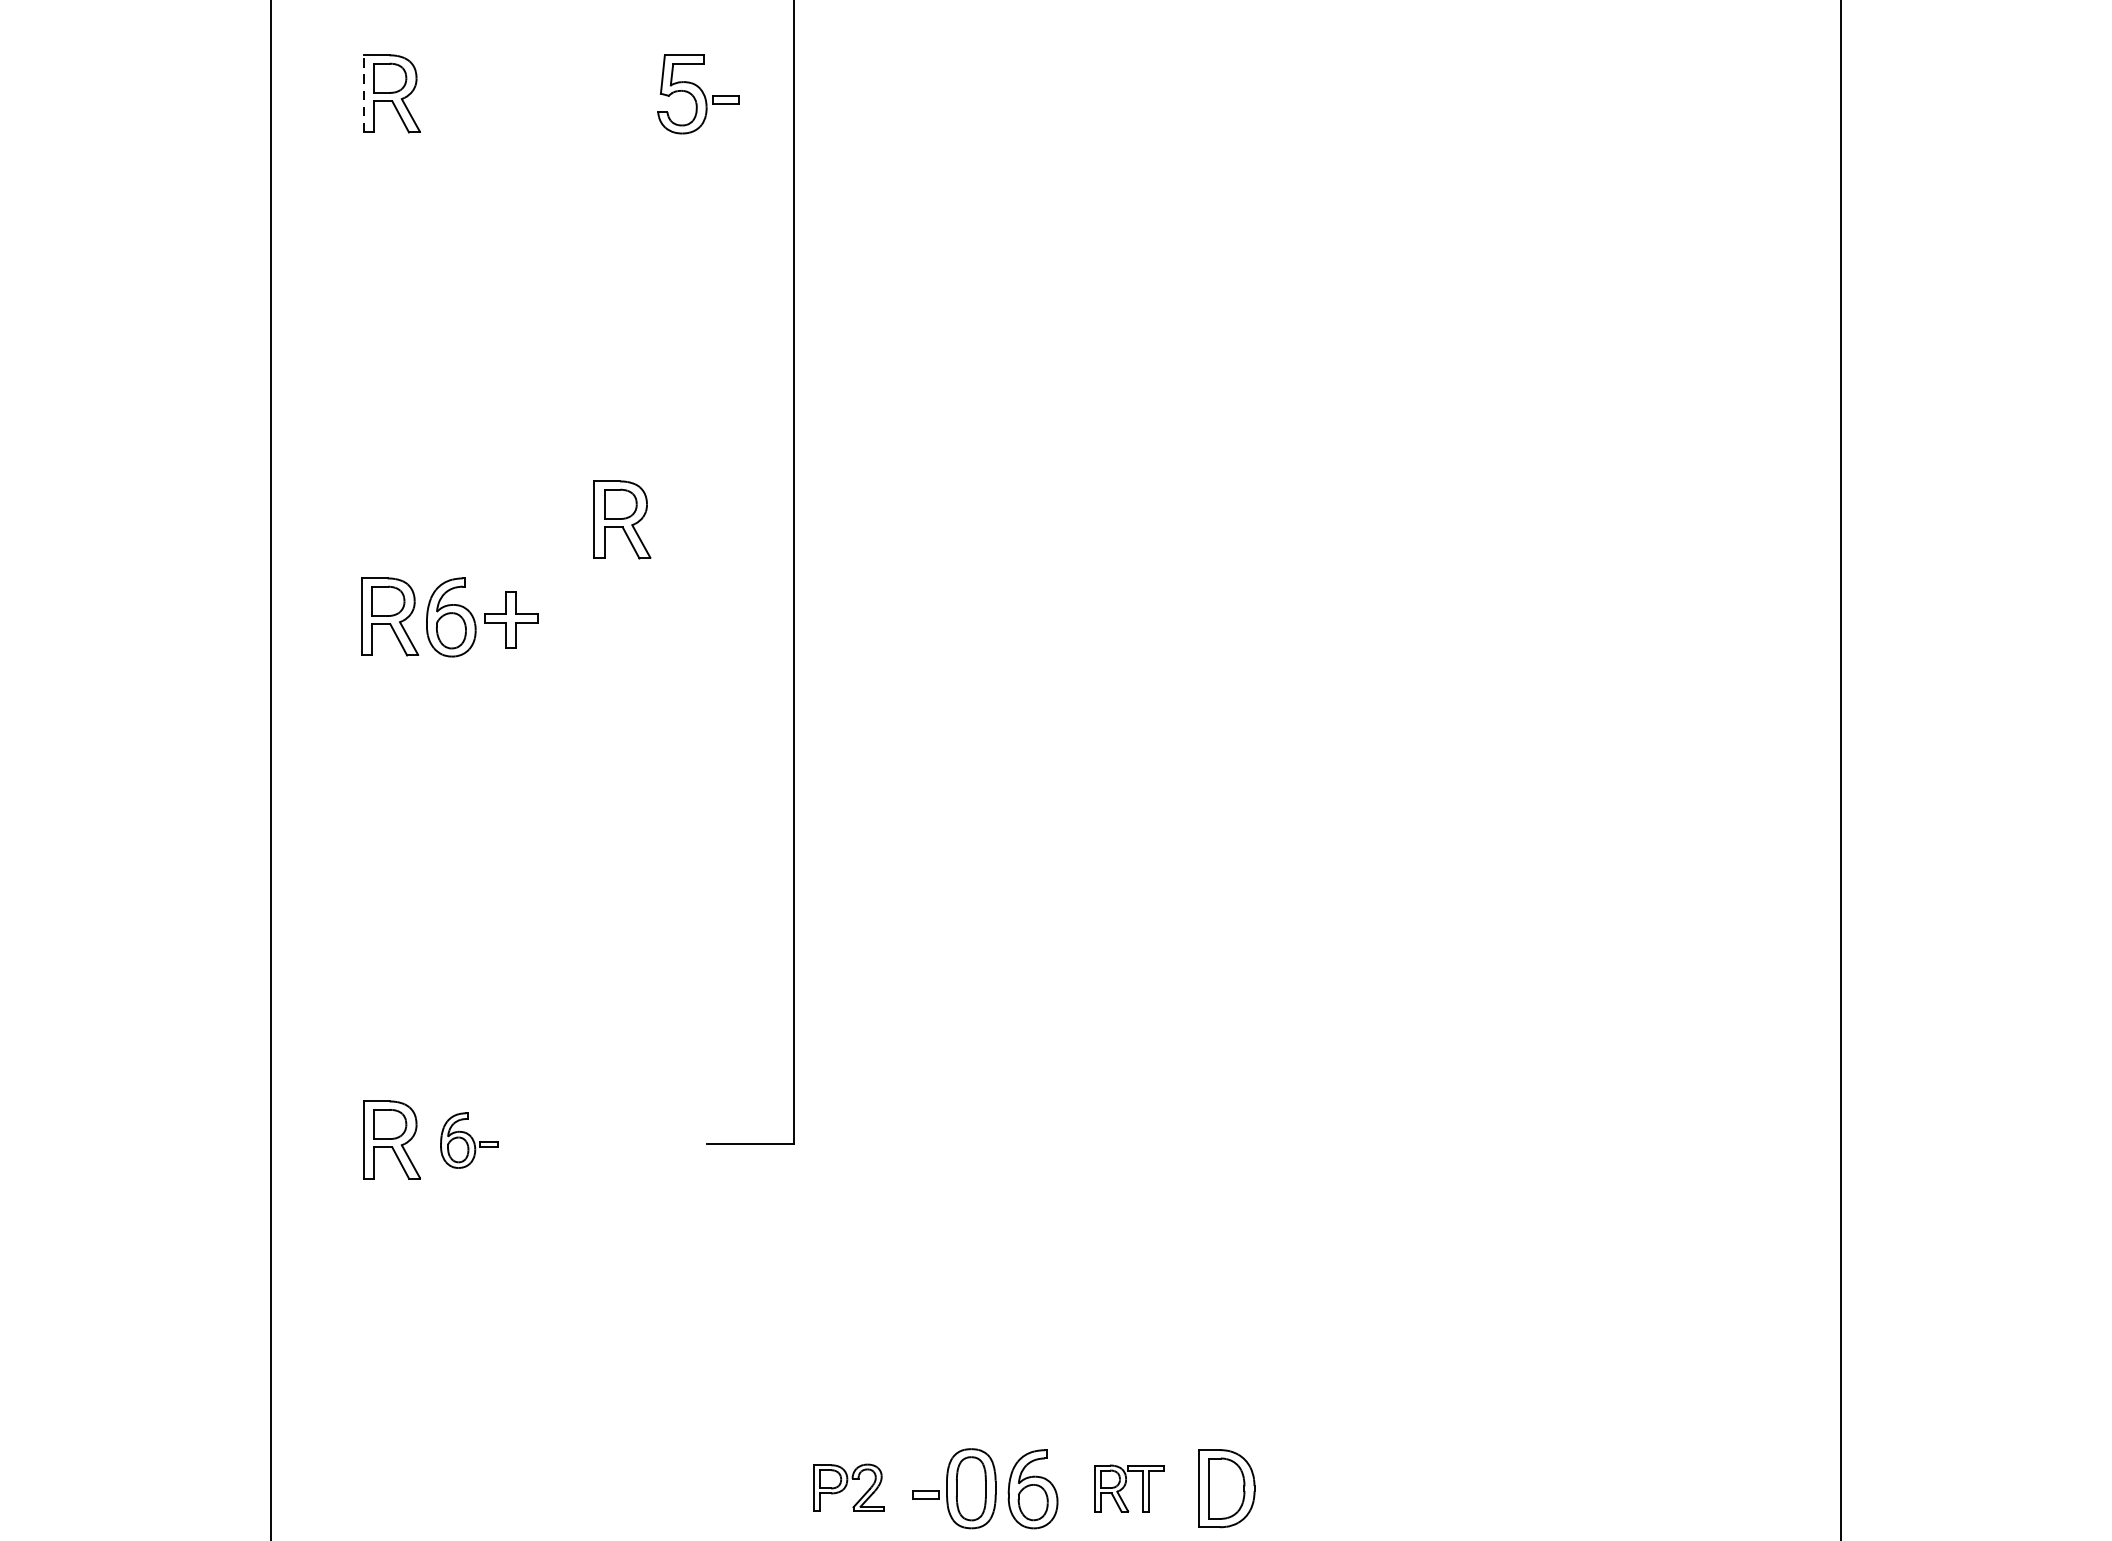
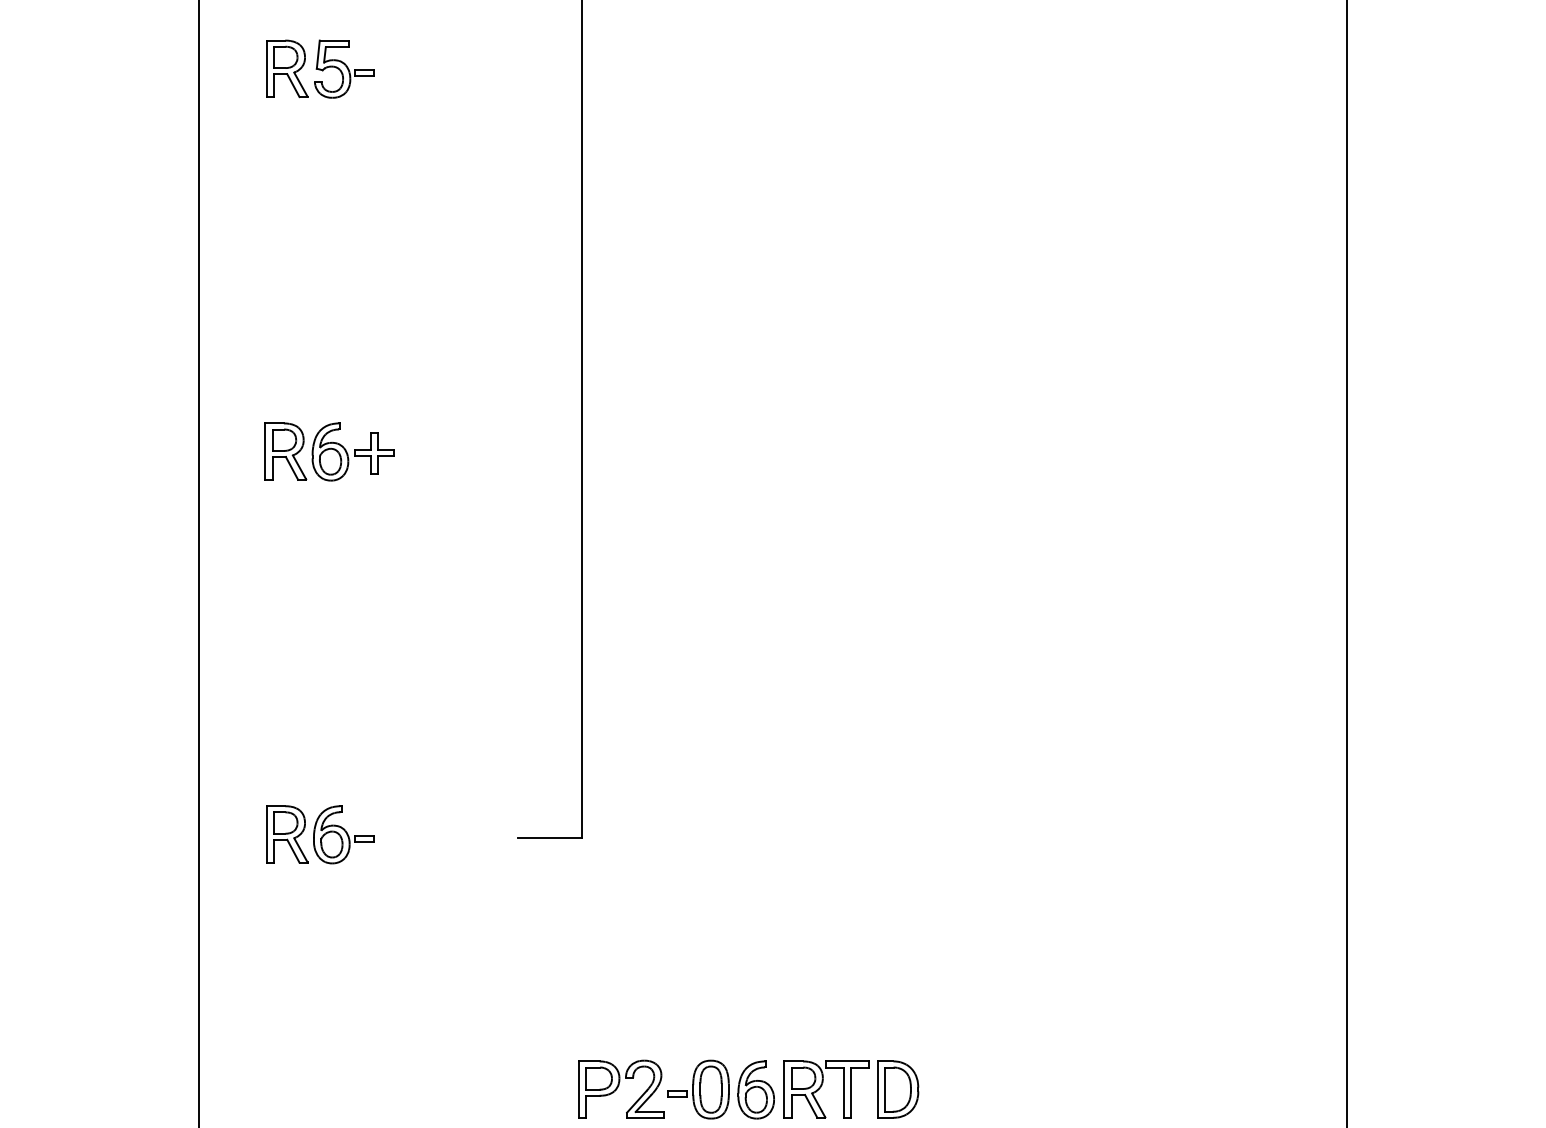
line: (363, 93) -> (266, 68), dashed -> solid
part: (698, 93) -> (344, 68), moved
part: (622, 519) -> (455, 380), removed
part: (469, 1140) -> (343, 834), size x1.43
part: (848, 1487) -> (621, 1088), size x1.67
part: (1129, 1488) -> (826, 1089), size x1.67

